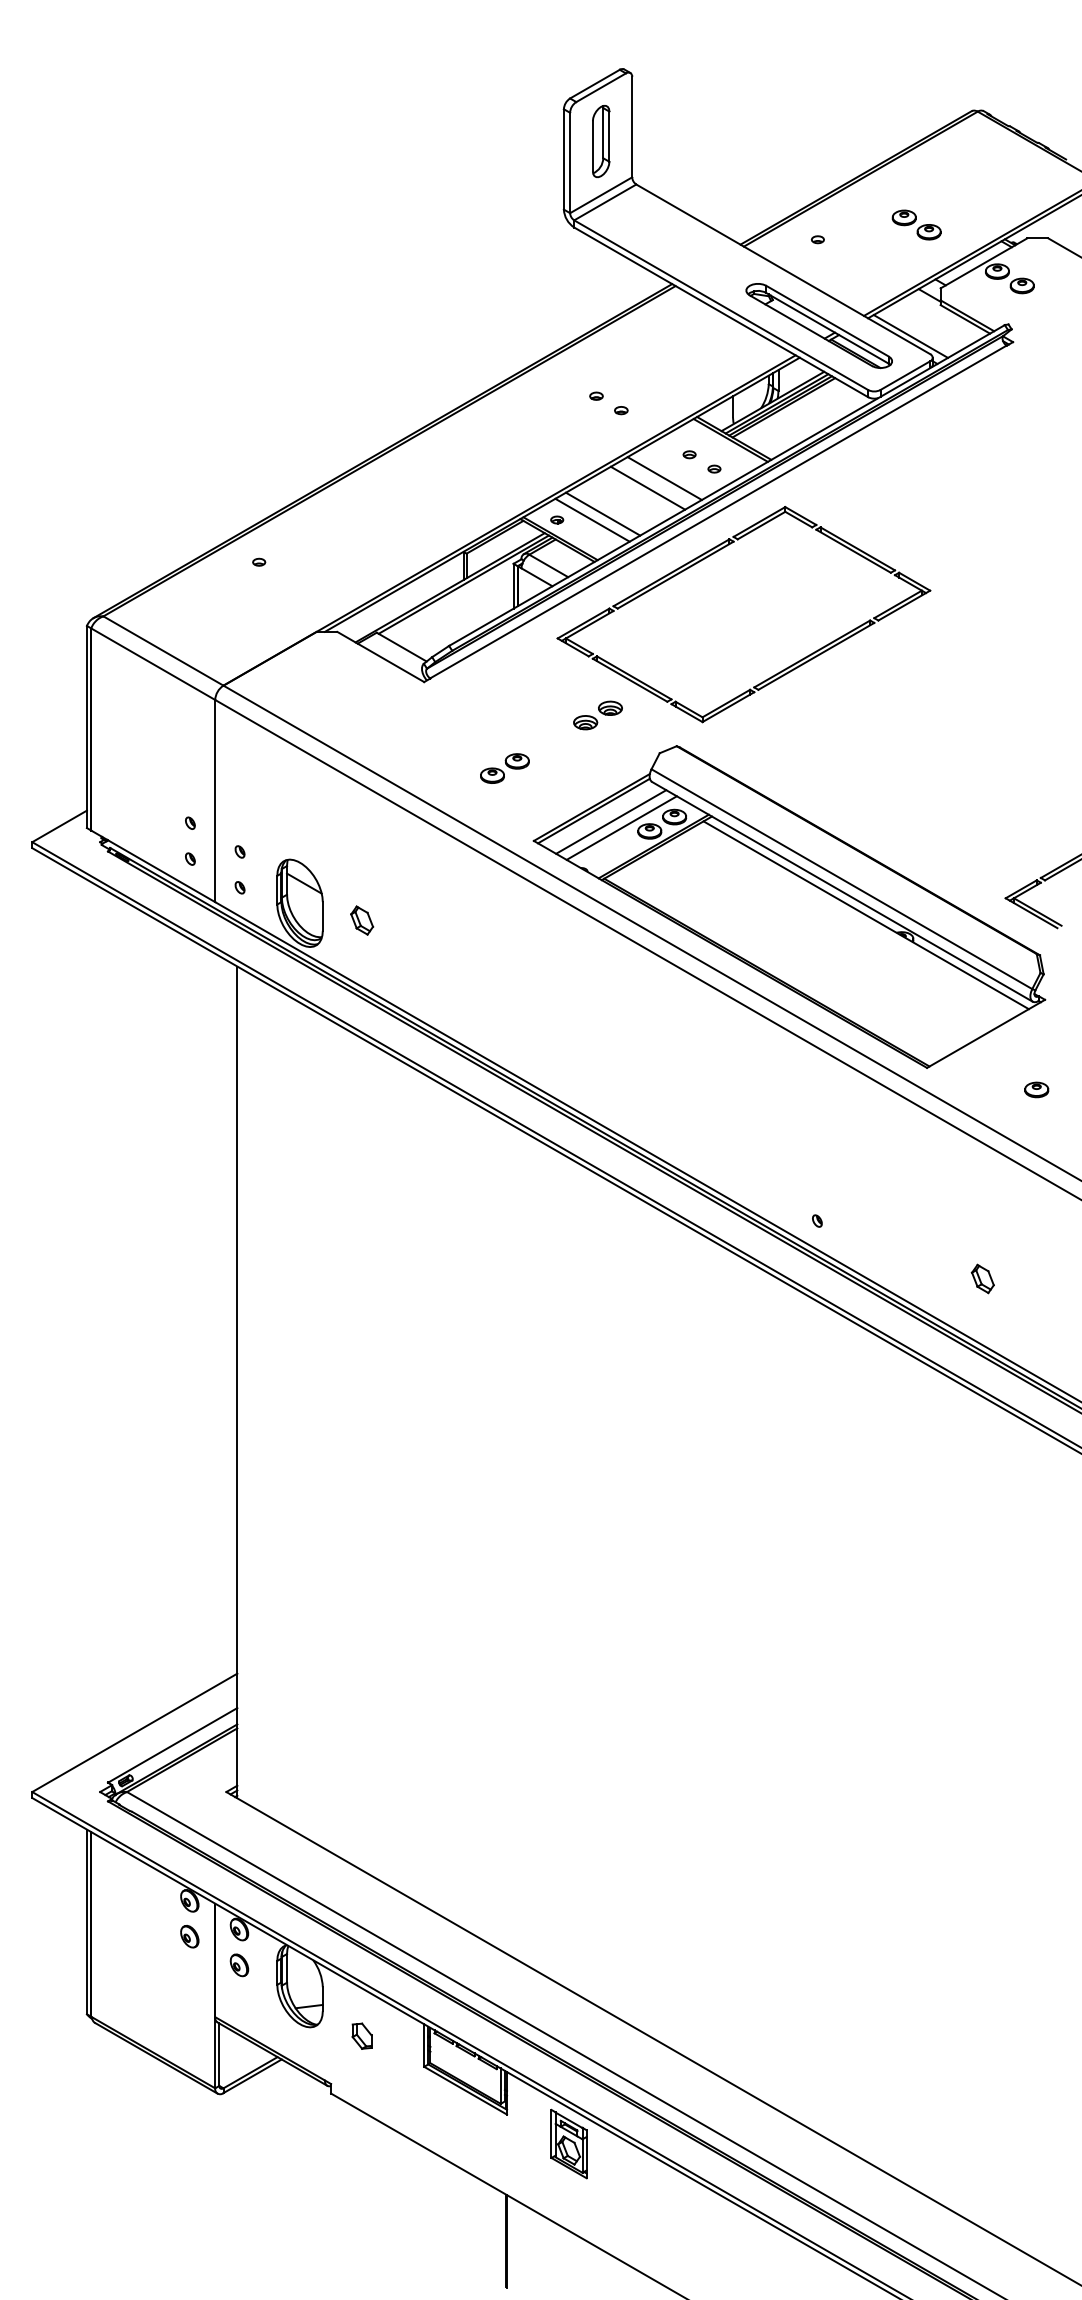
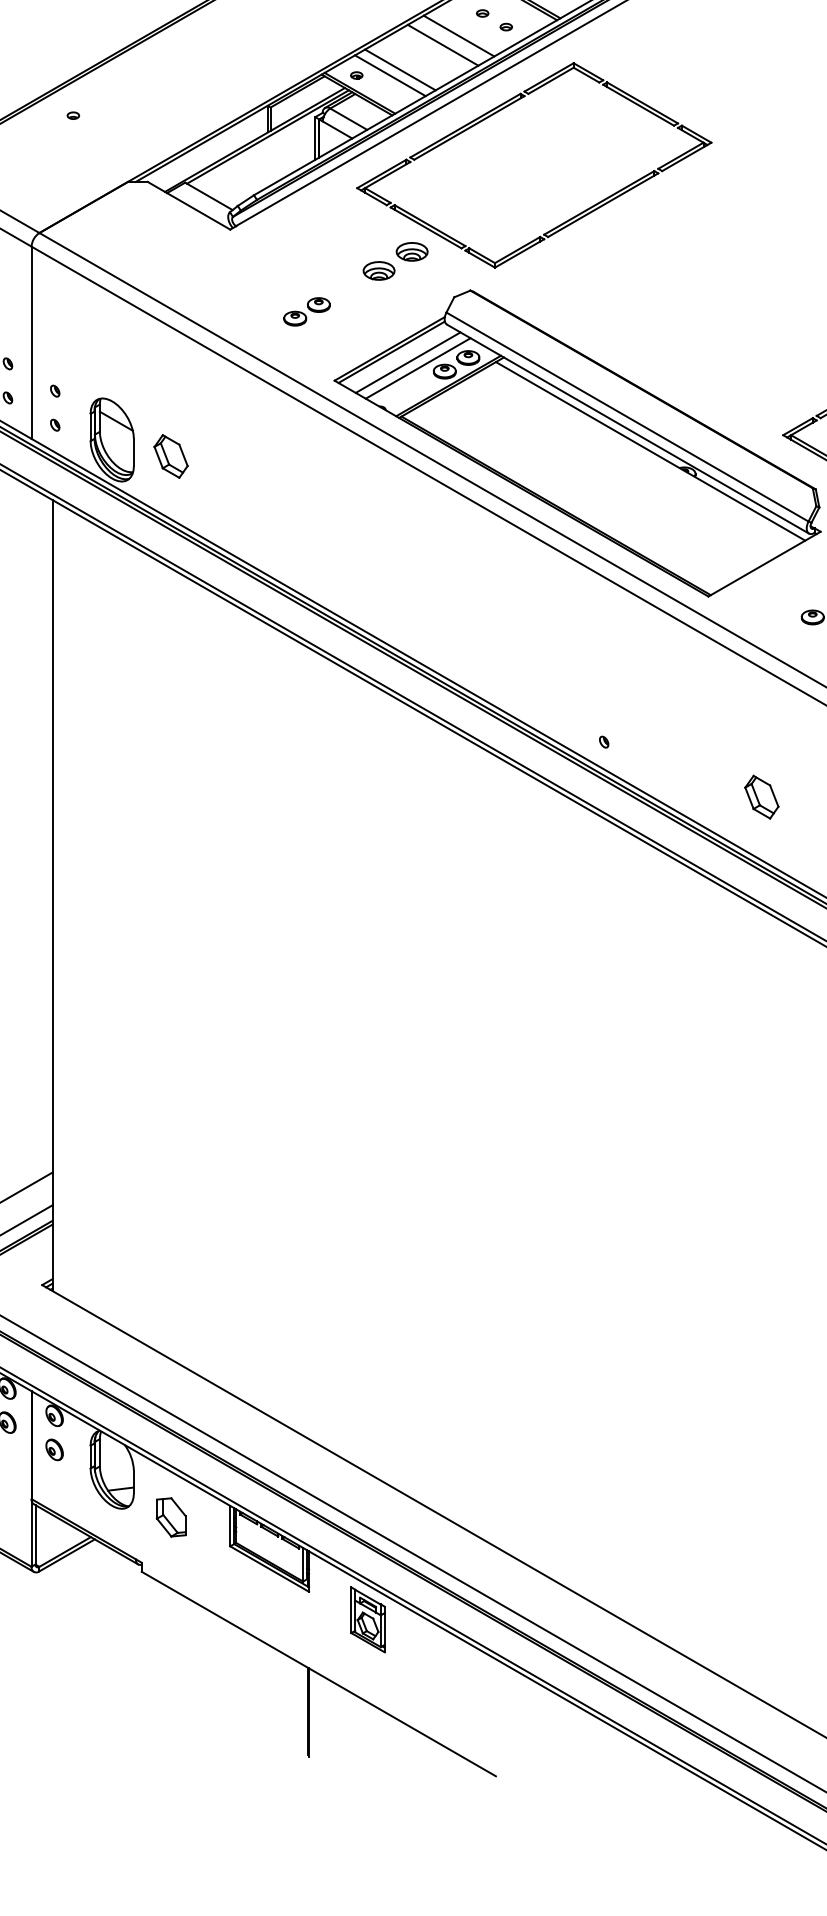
part: (597, 715) -> (395, 261), size x1.4
part: (362, 920) -> (171, 456), size x1.6
part: (982, 1278) -> (761, 796), size x1.6
part: (361, 2035) -> (170, 1516), size x1.6

